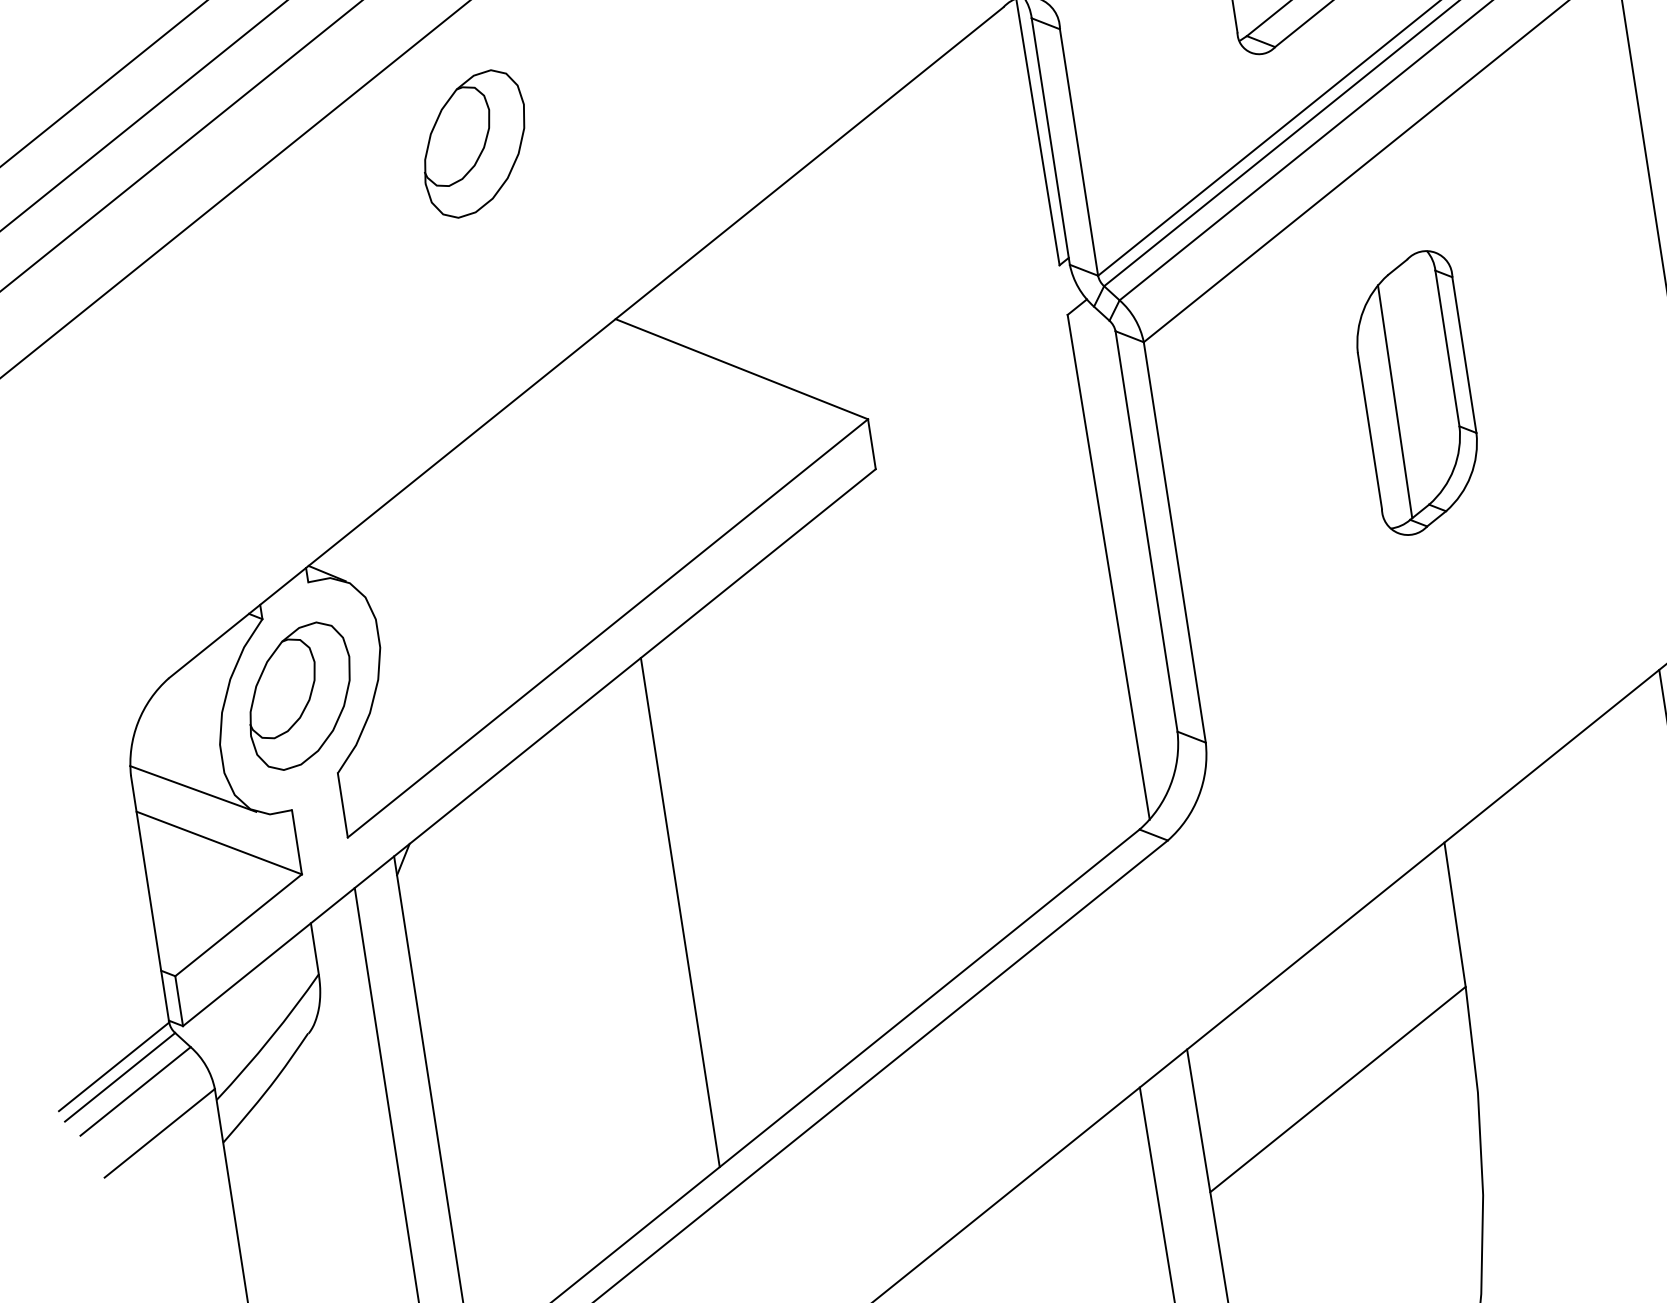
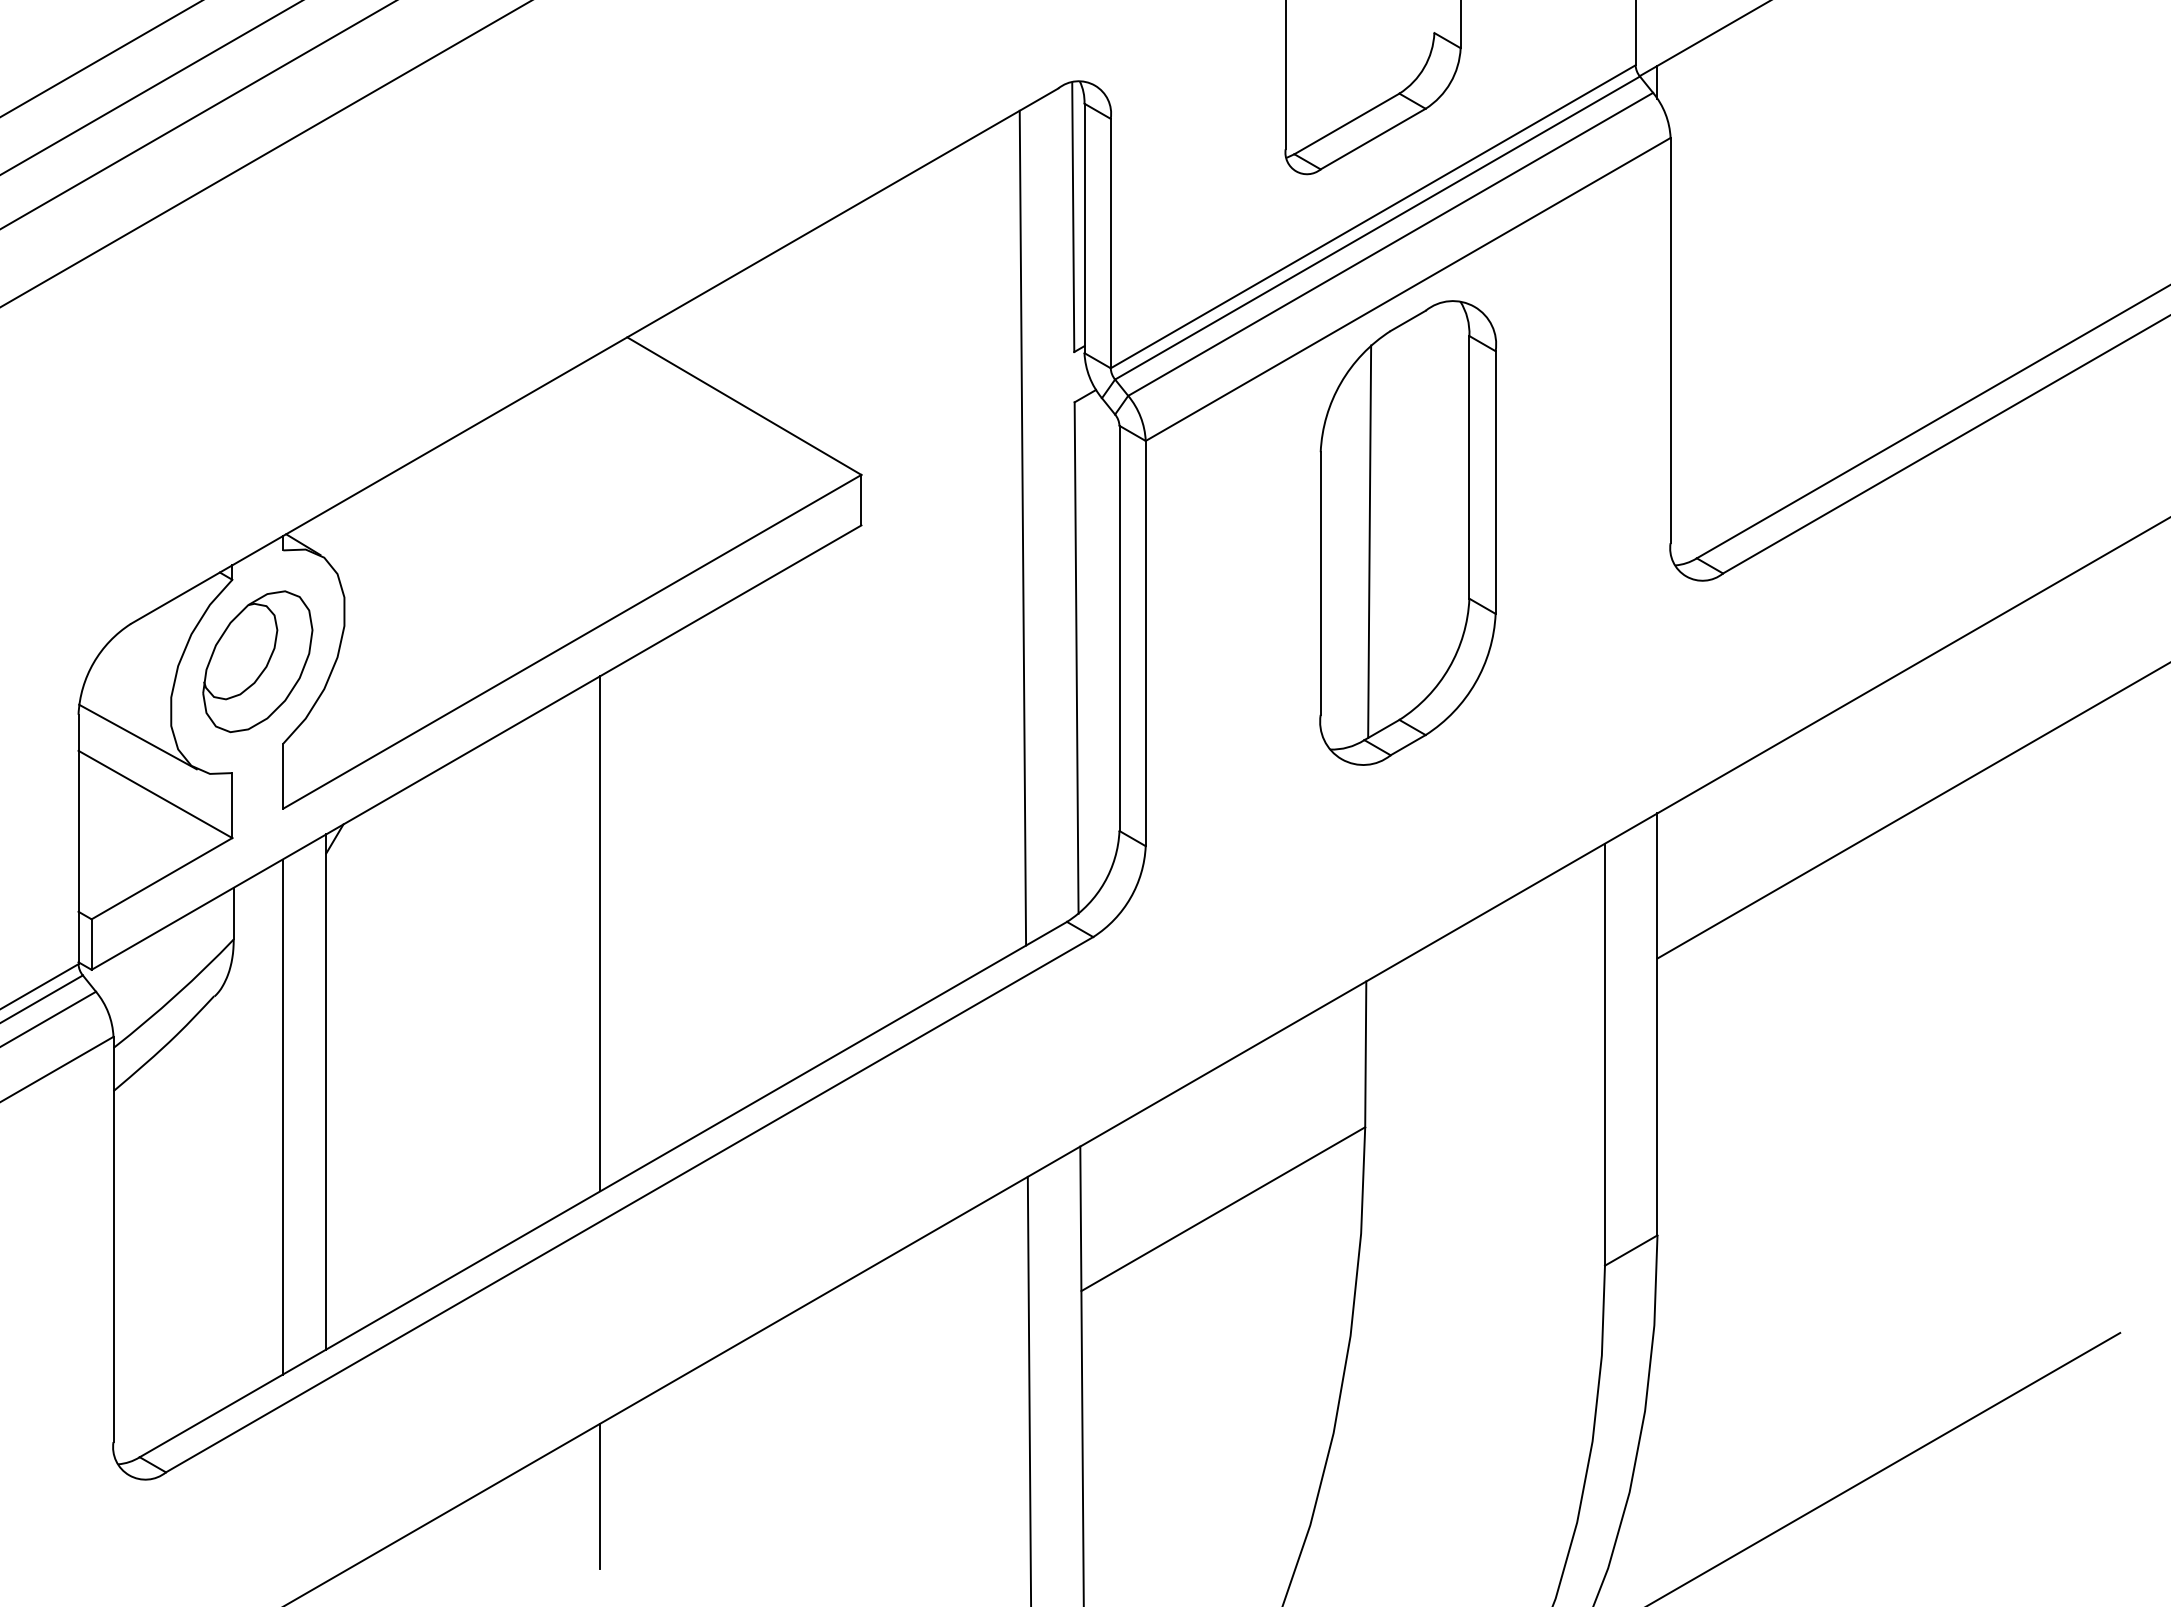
part: (474, 143) -> (514, 142), removed
part: (1416, 392) -> (1407, 532), size x1.67
line: (1035, 446) -> (1022, 527), added

